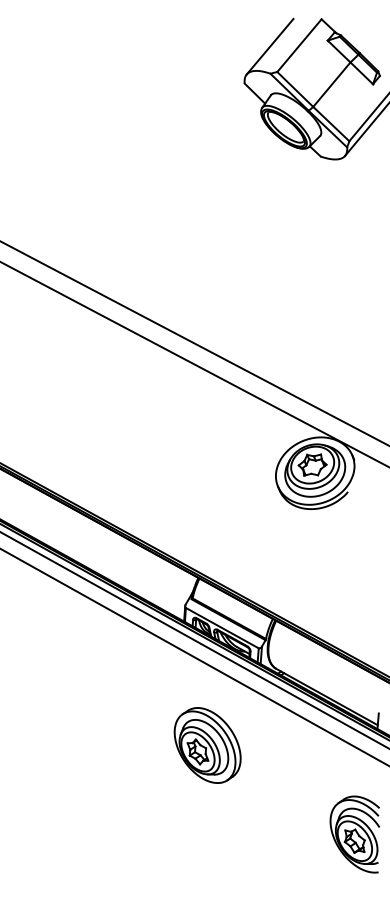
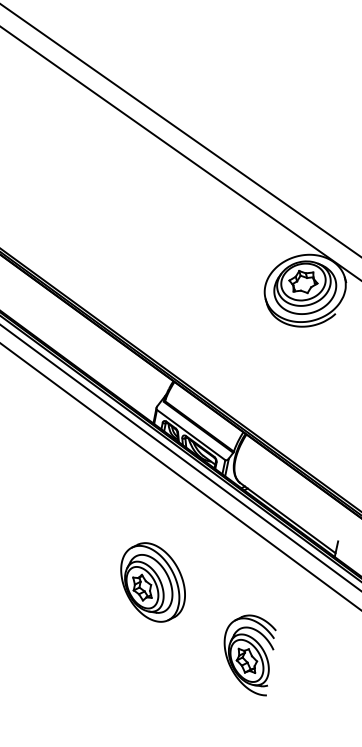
part: (207, 745) -> (152, 582), moved
part: (354, 834) -> (247, 654), moved

